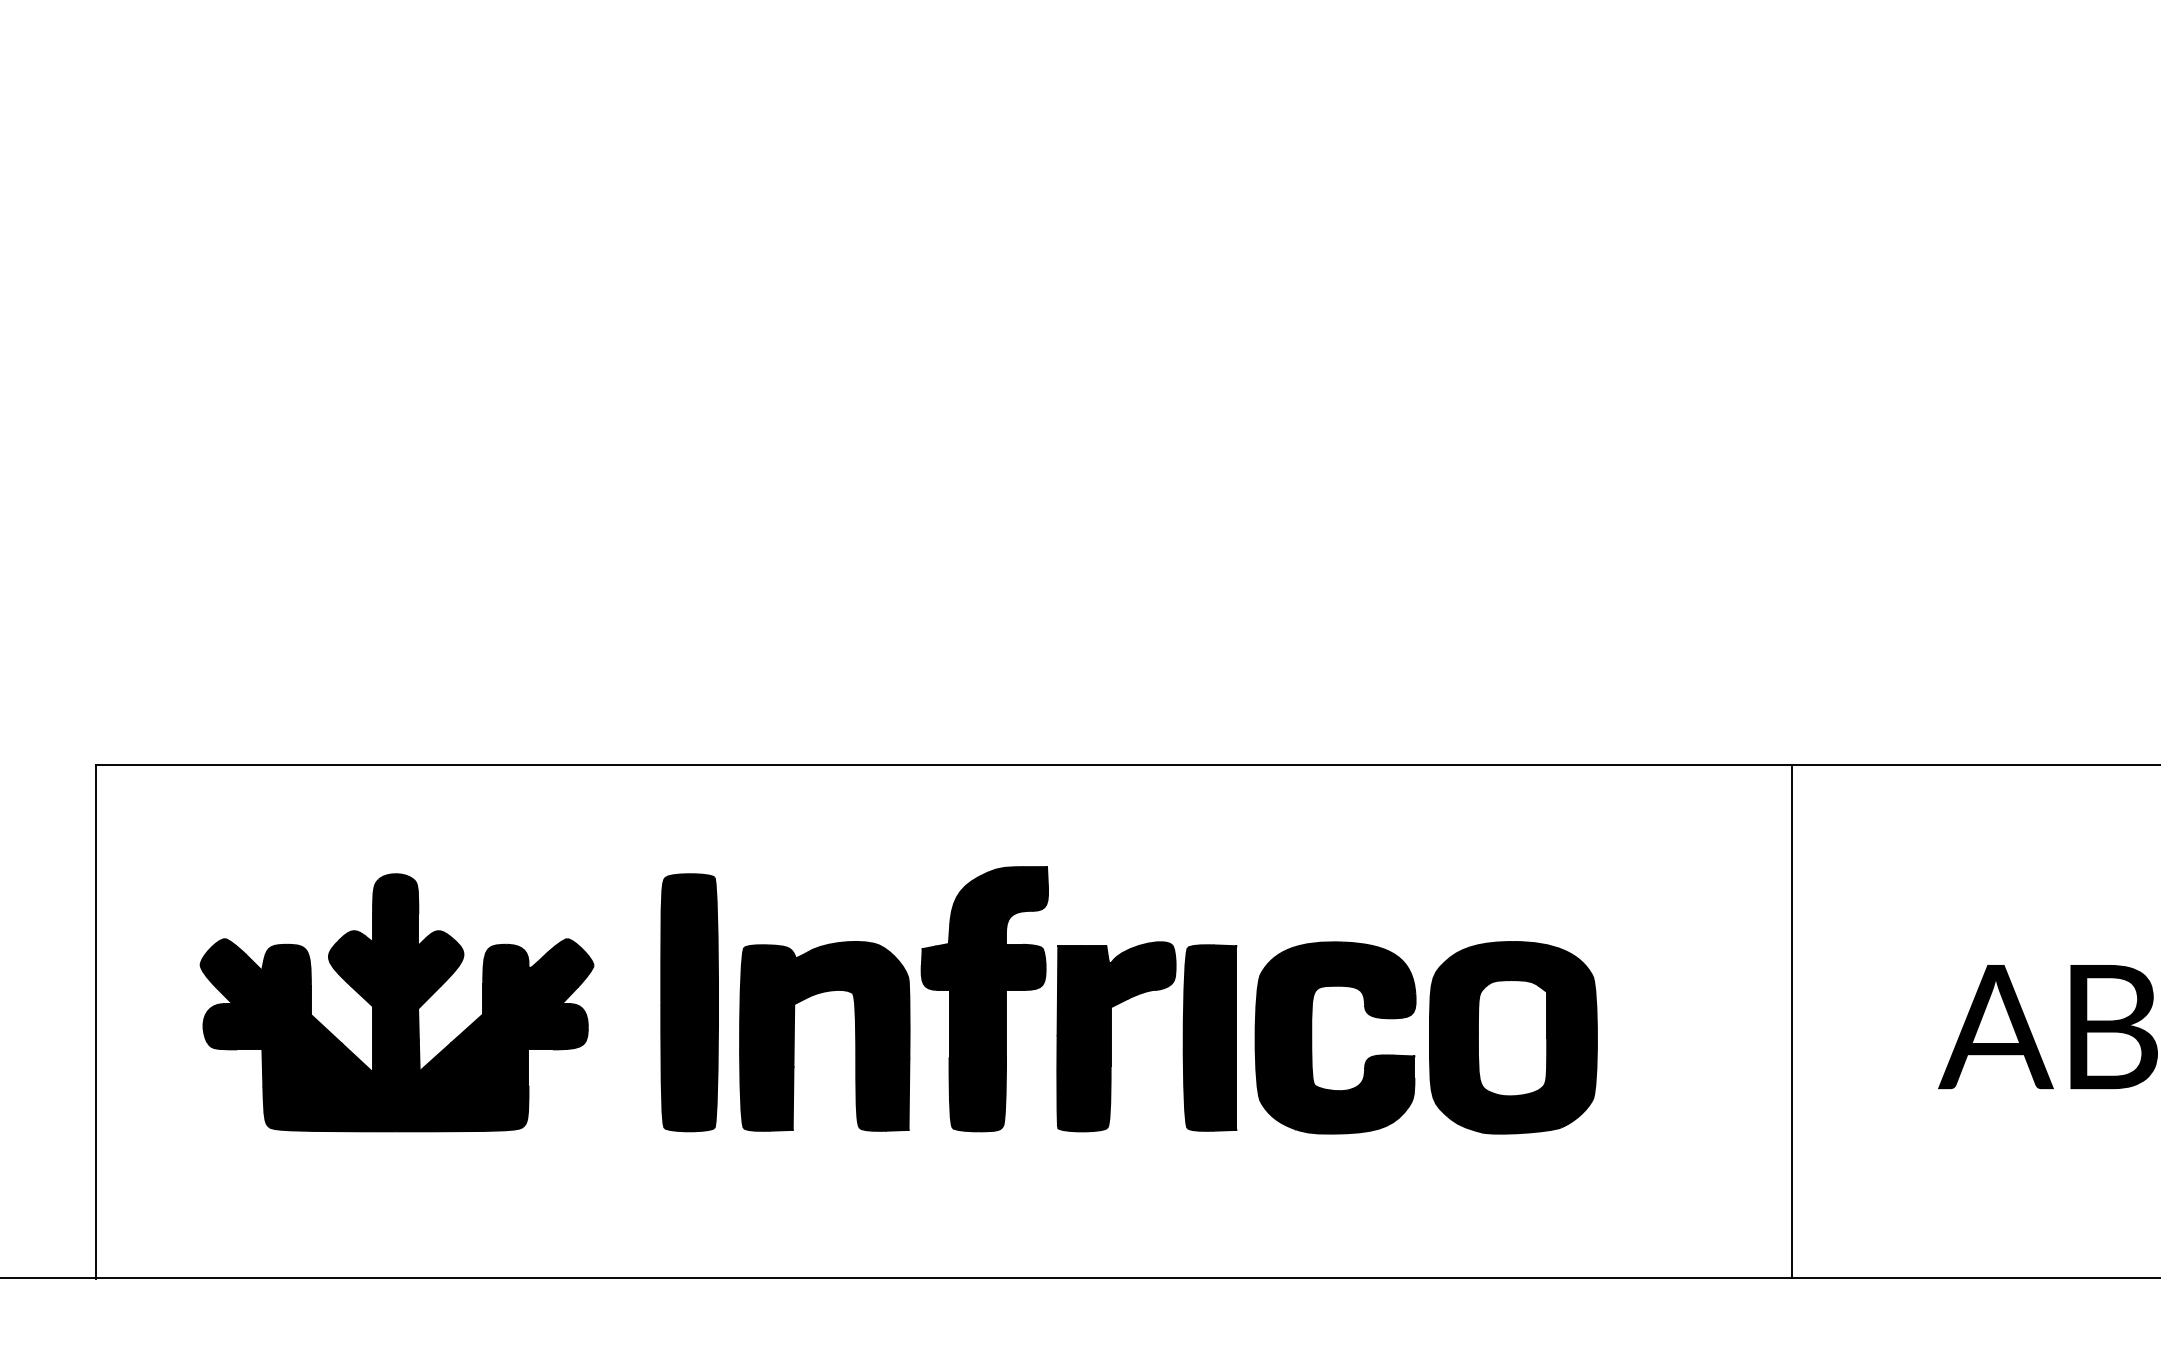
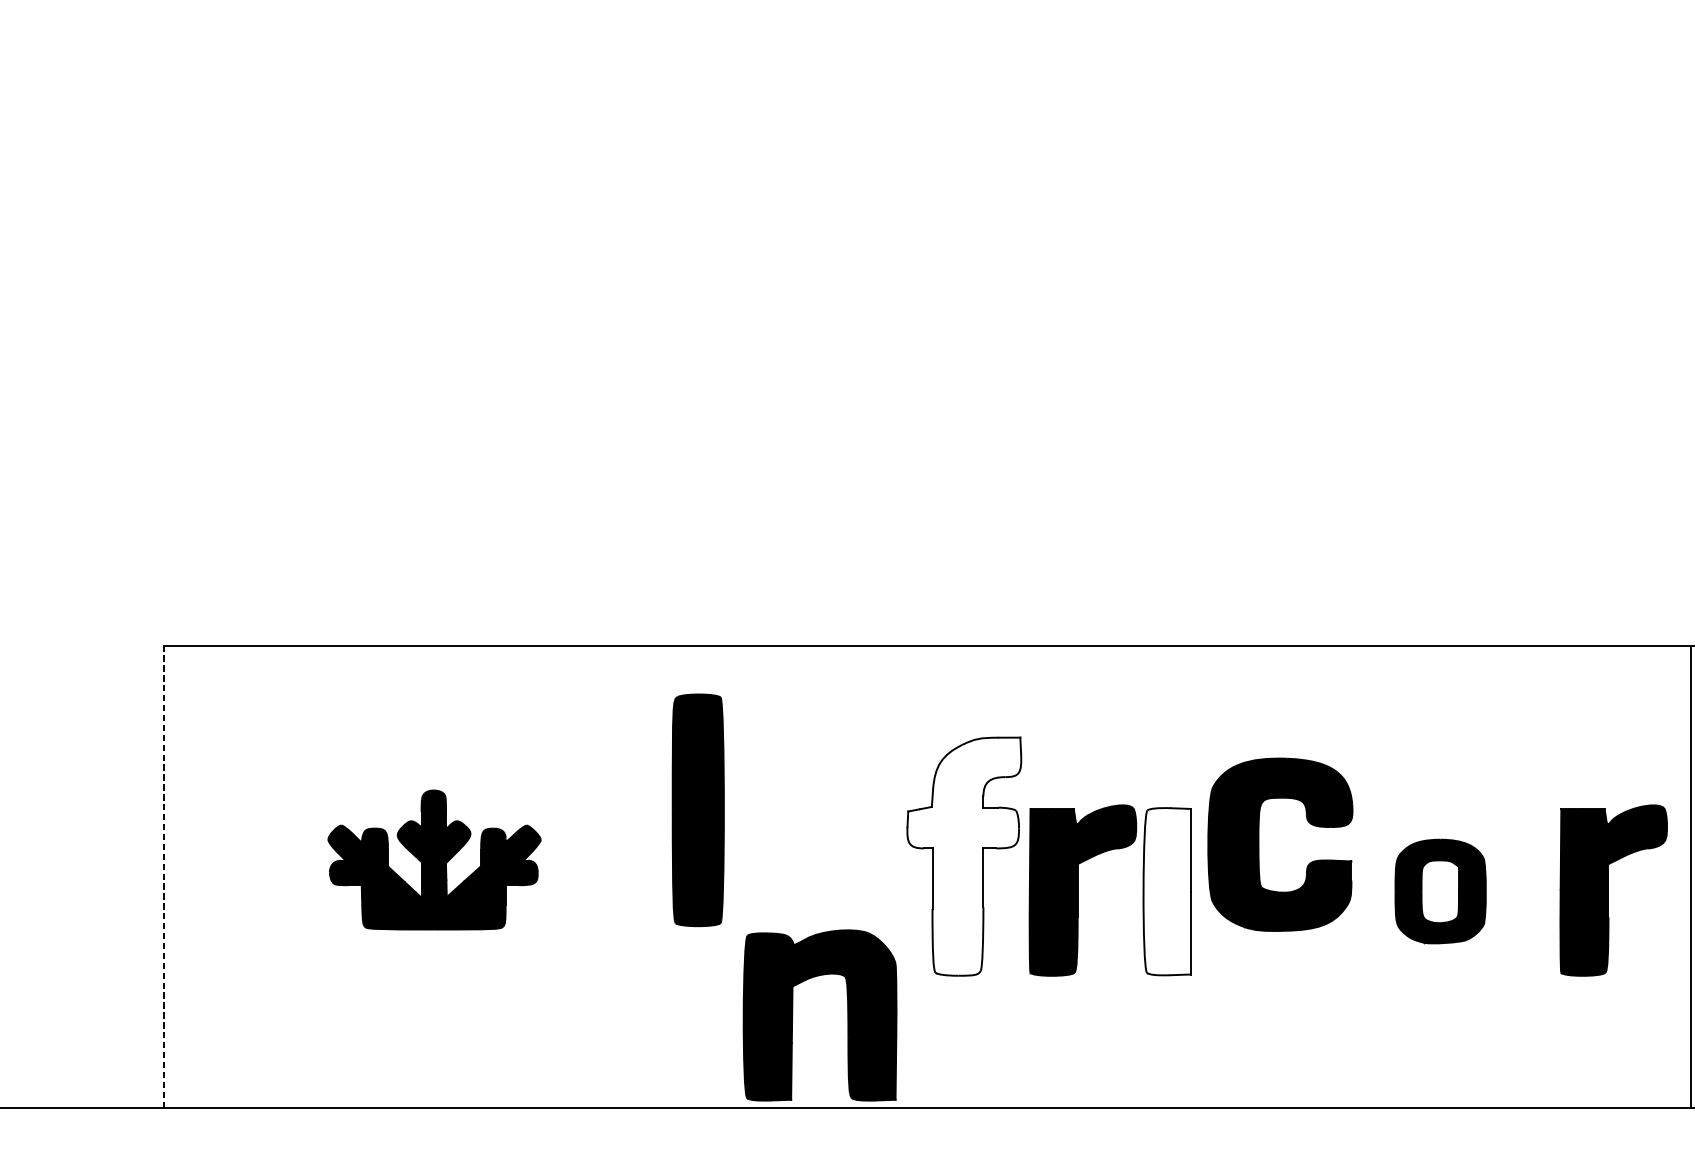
fill: (984, 999) -> (963, 856), removed
part: (396, 1002) -> (434, 859), size x0.6
part: (689, 1002) -> (698, 810), moved
line: (96, 1022) -> (163, 877), solid -> dashed
part: (794, 1036) -> (792, 1015), moved
part: (1705, 1036) -> (1613, 890), added
fill: (1209, 1037) -> (1166, 891), removed
part: (1312, 1037) -> (1259, 844), moved
part: (1513, 1037) -> (1440, 891), size x0.6

